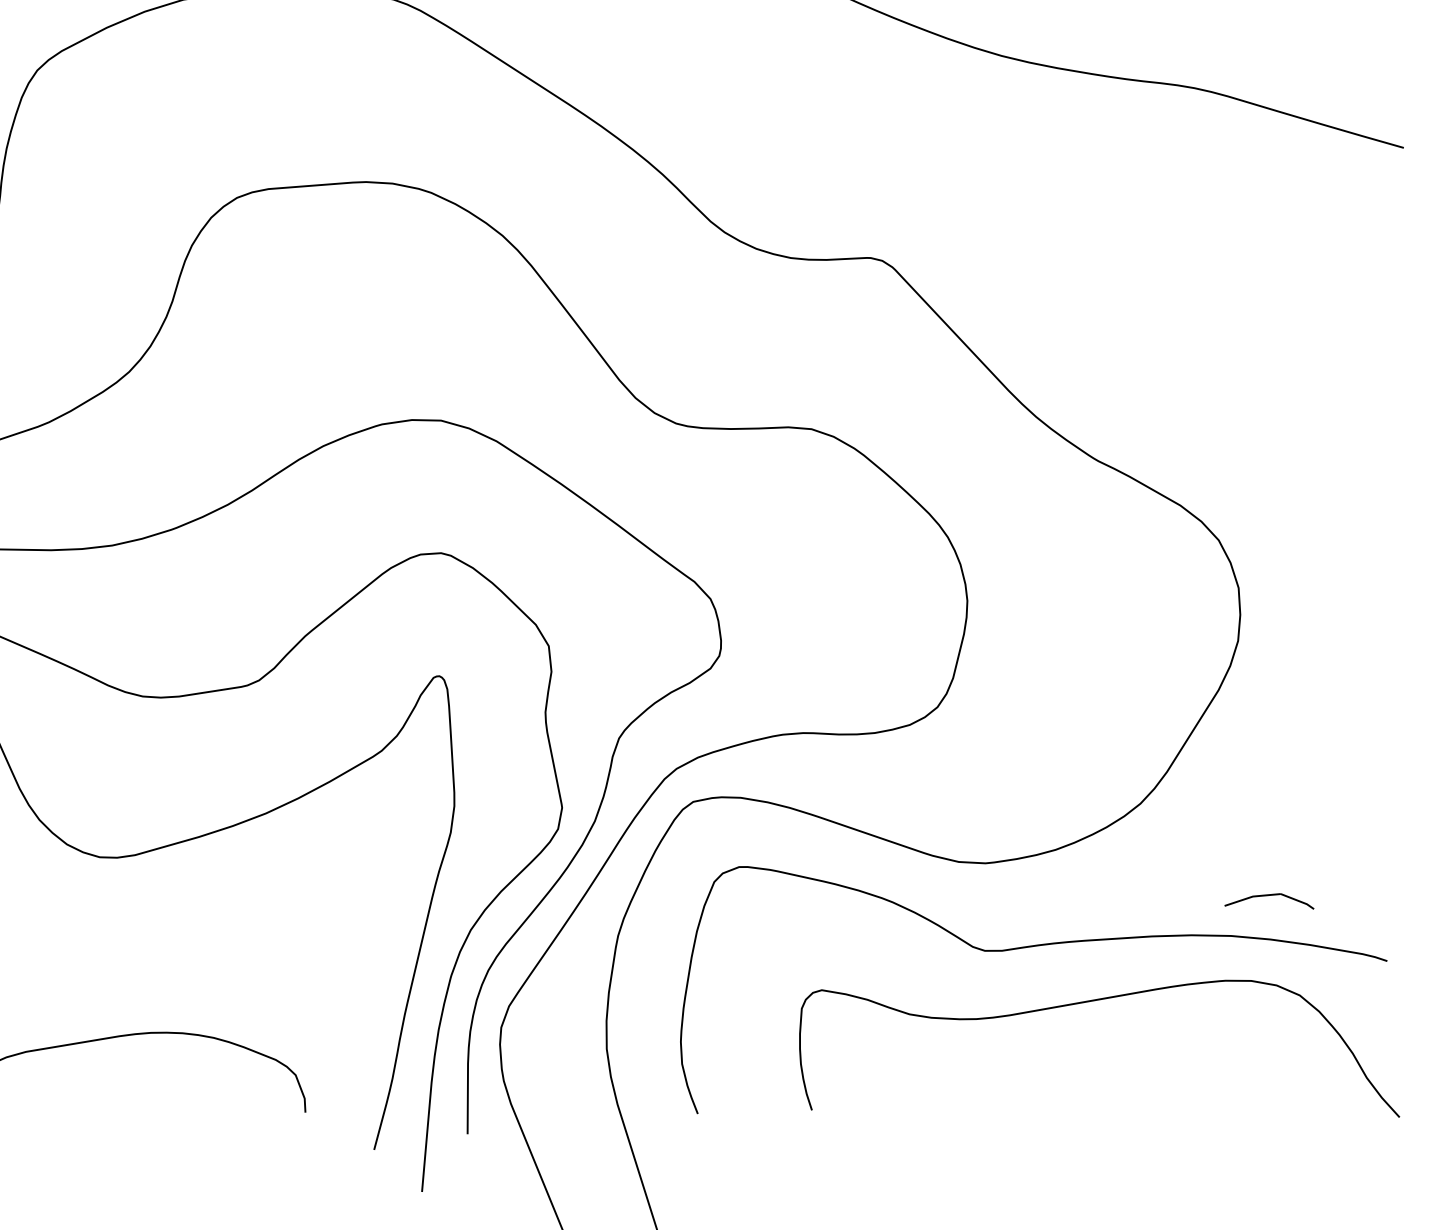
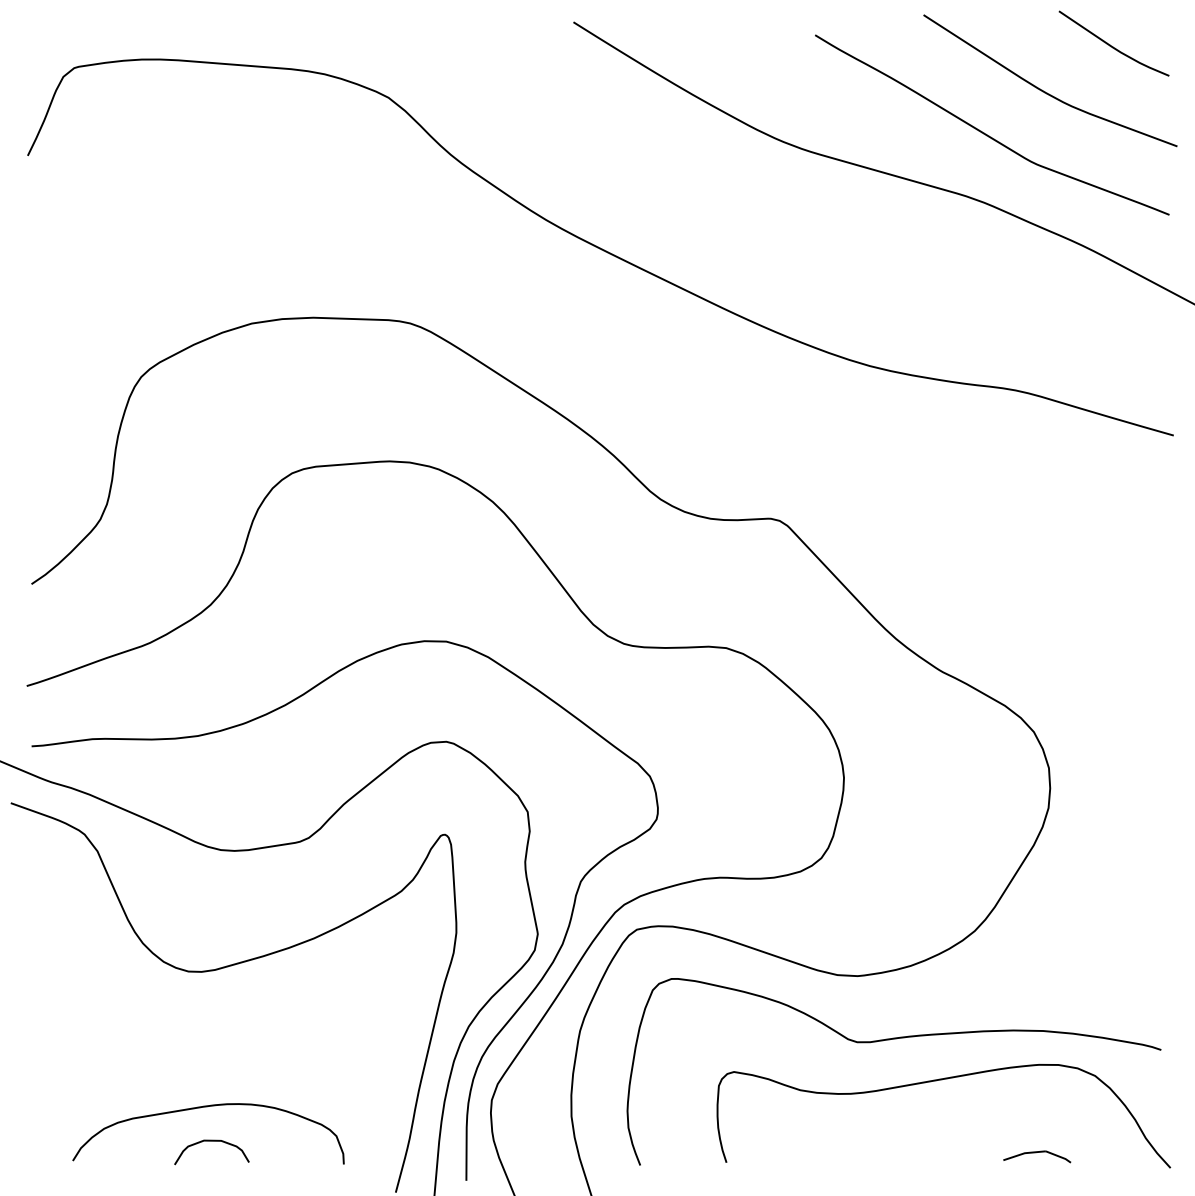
part: (1269, 900) -> (1037, 1156), moved
curve: (130, 1082) -> (211, 1141), added

